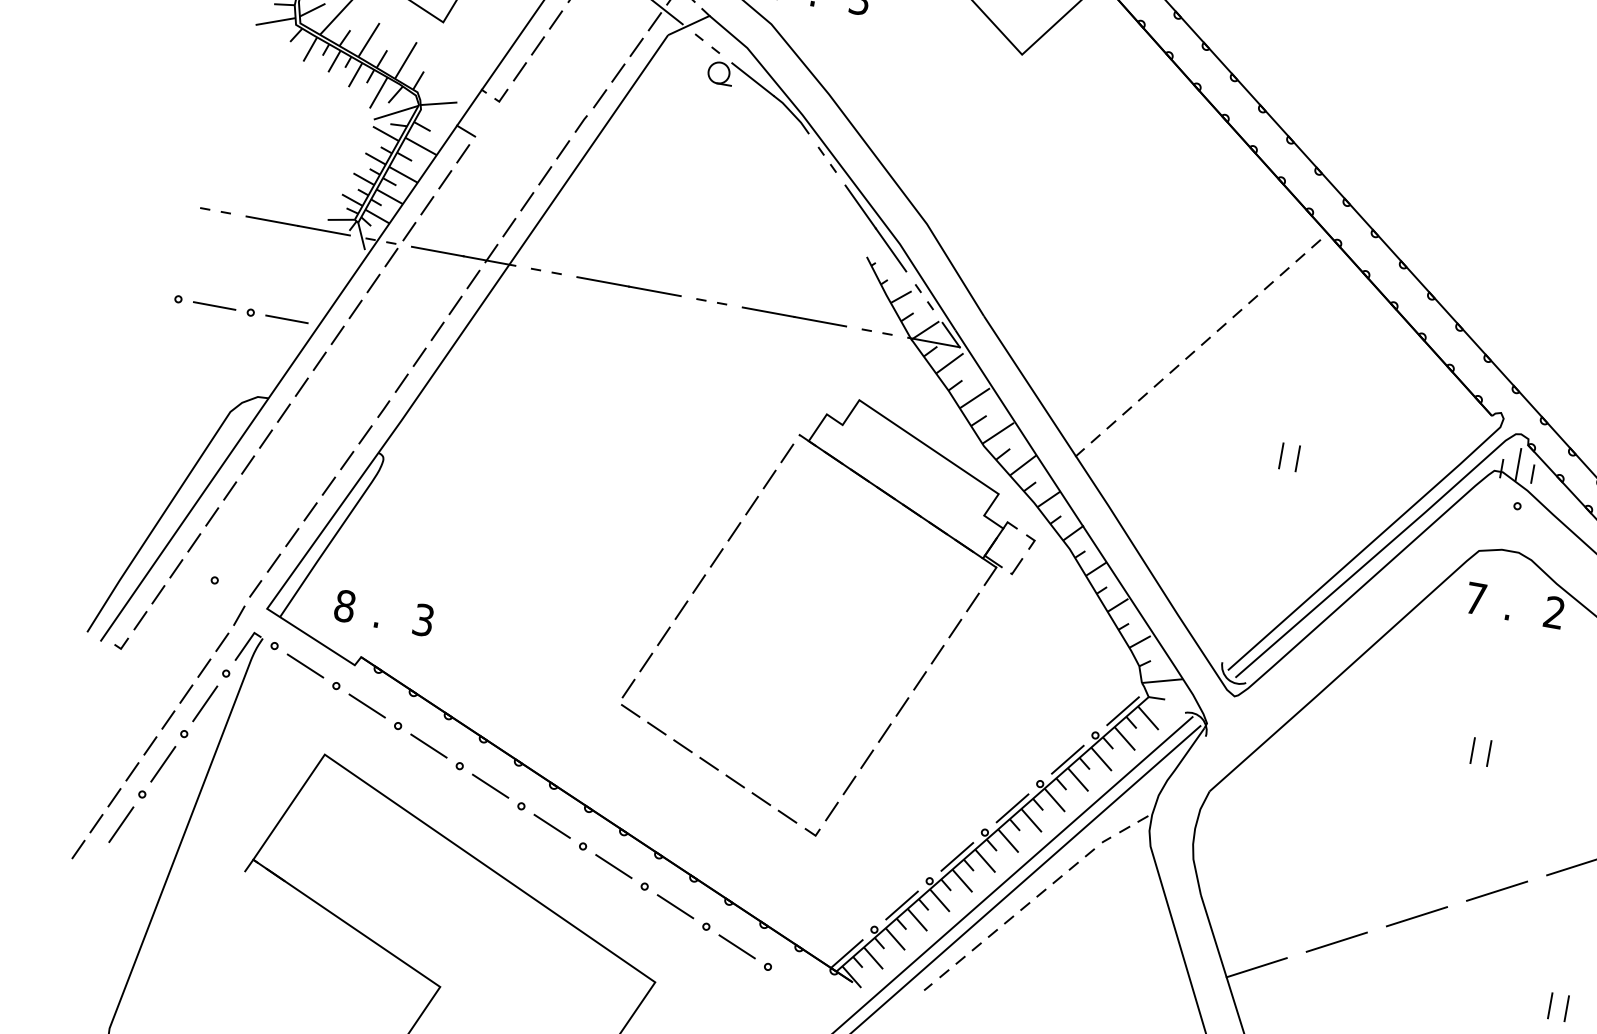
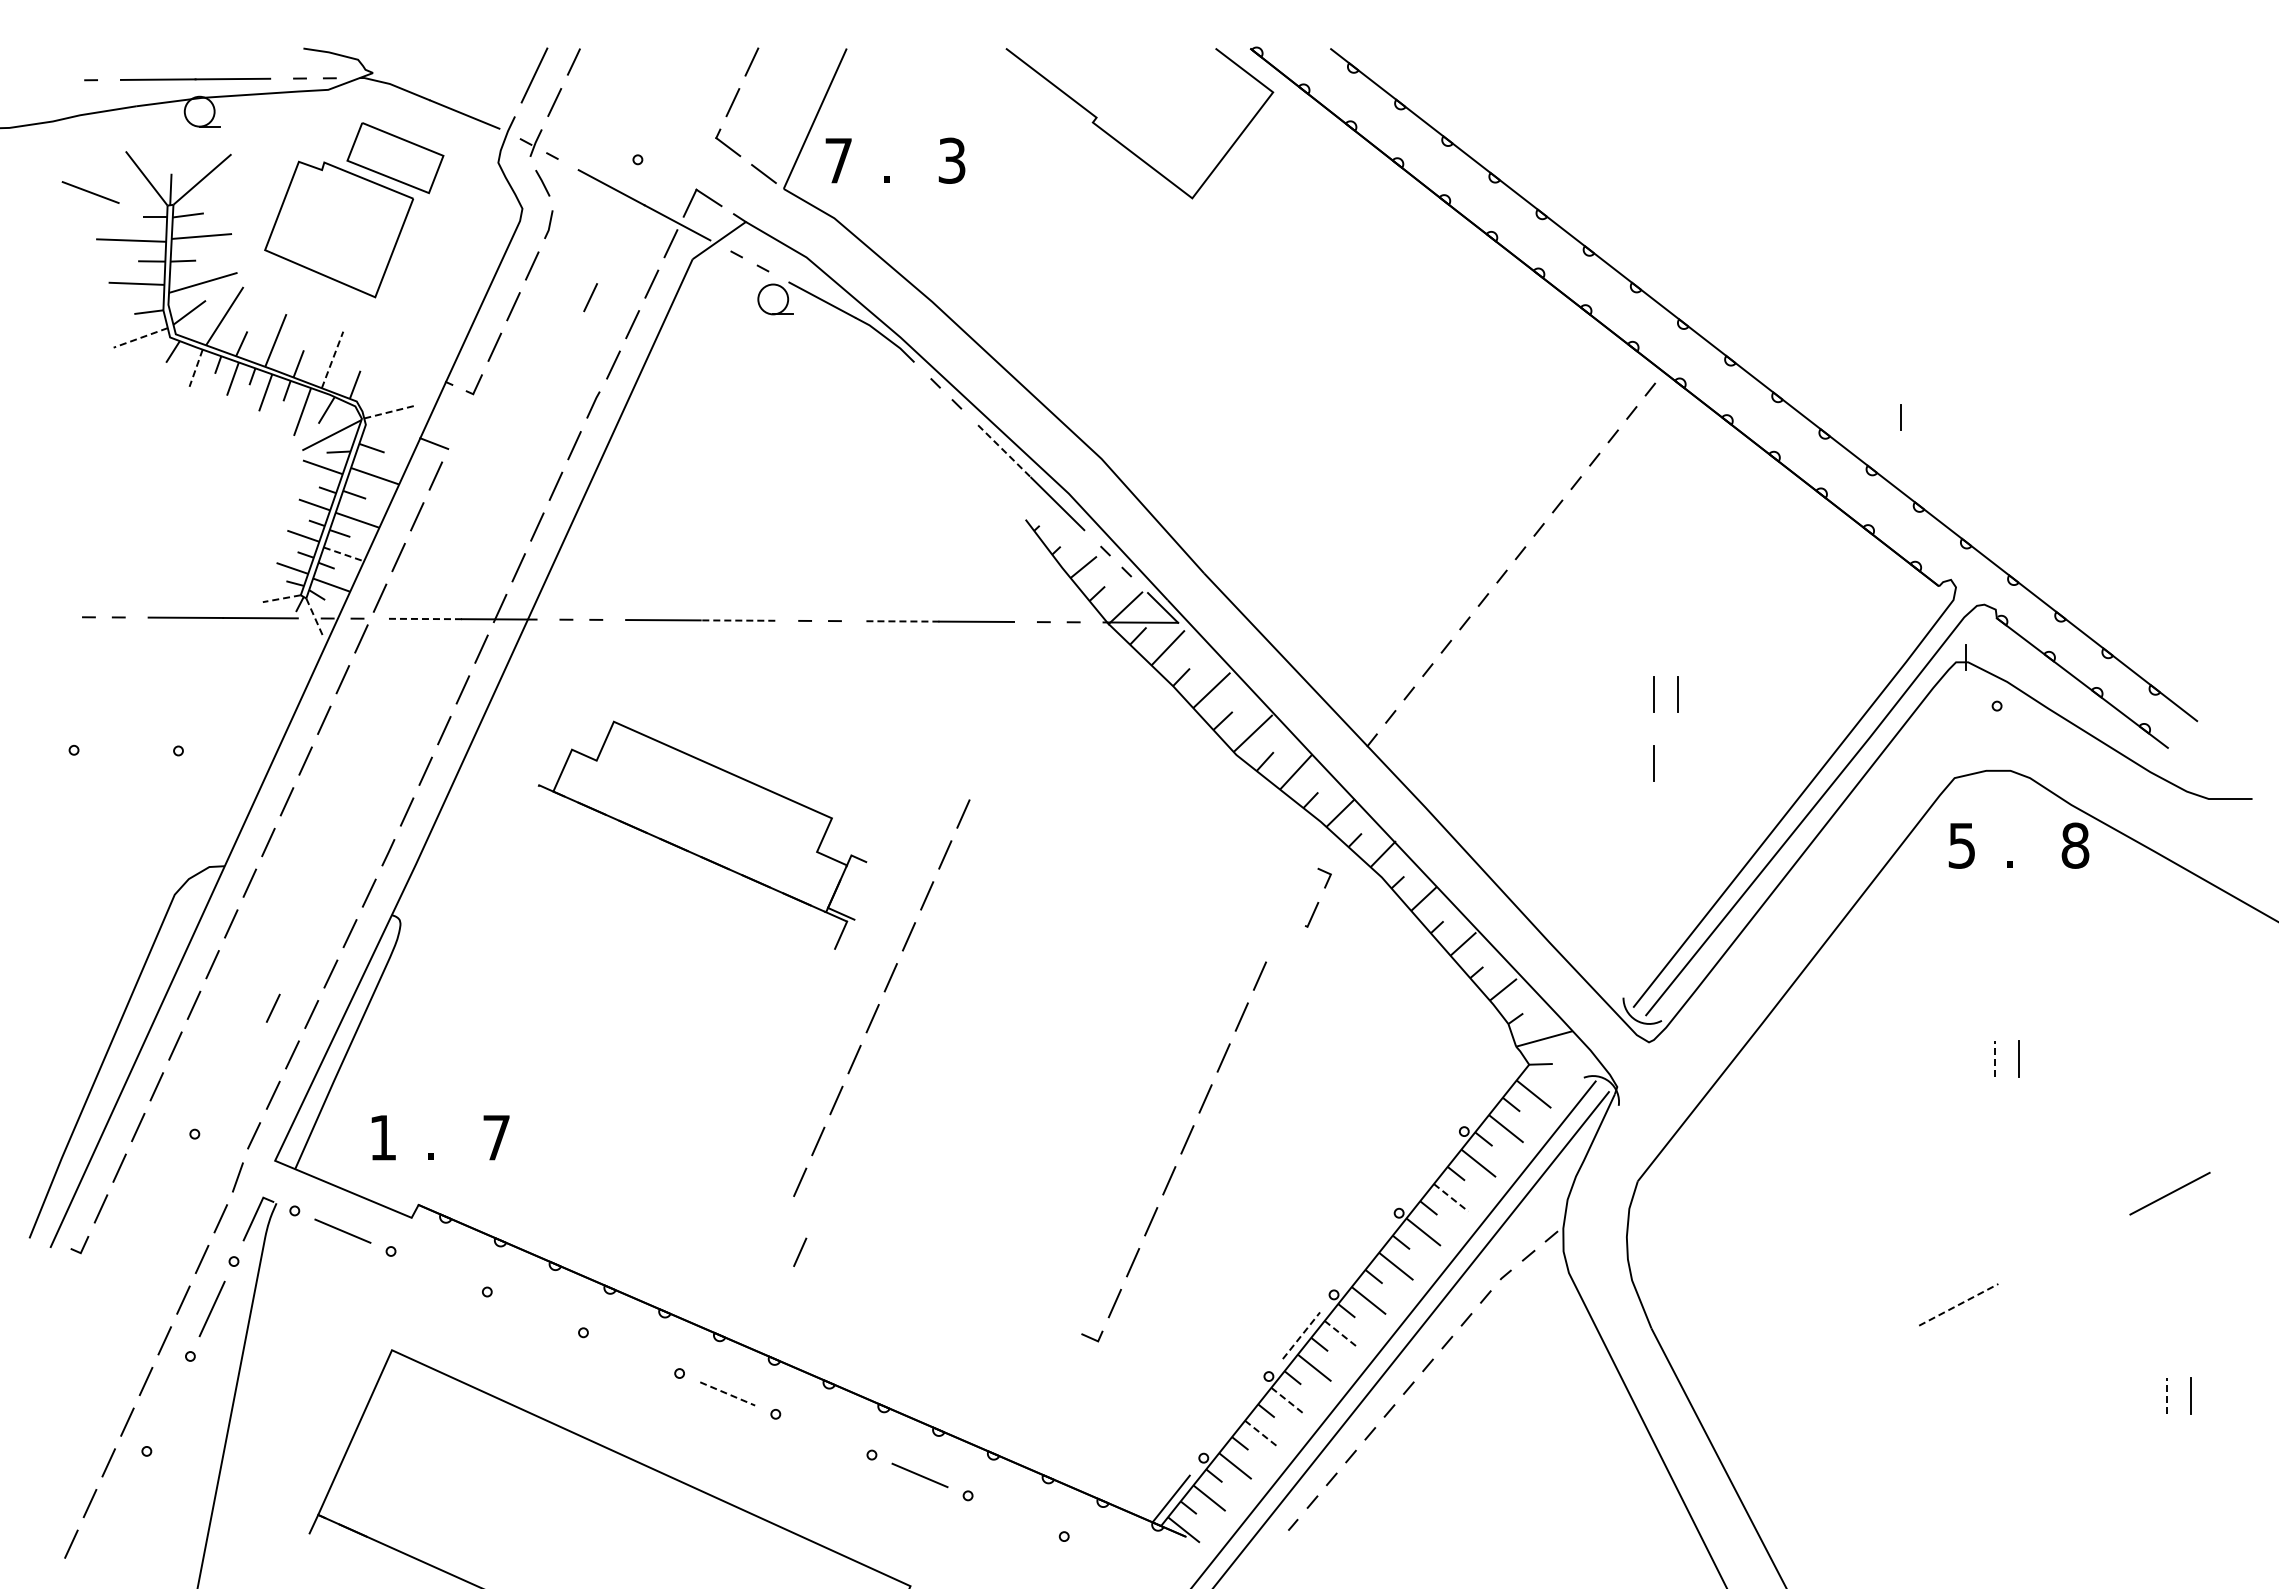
line: (275, 21) -> (140, 337), solid -> dashed
line: (310, 49) -> (196, 368), solid -> dashed
line: (592, 49) -> (590, 297), added
line: (405, 60) -> (332, 359), solid -> dashed
line: (439, 104) -> (390, 412), solid -> dashed
line: (390, 196) -> (344, 554), solid -> dashed
line: (861, 207) -> (1005, 451), solid -> dashed
line: (341, 219) -> (281, 598), solid -> dashed
line: (361, 236) -> (314, 616), solid -> dashed
line: (437, 251) -> (424, 619), solid -> dashed
line: (654, 291) -> (737, 620), solid -> dashed
line: (214, 305) -> (126, 750), removed
line: (768, 312) -> (901, 621), solid -> dashed
line: (286, 319) -> (230, 751), removed
line: (1518, 464) -> (1988, 647), removed
line: (1532, 474) -> (1900, 417), moved
part: (906, 489) -> (702, 834), moved
line: (284, 502) -> (272, 1007), added
line: (1272, 503) -> (1653, 763), added
text: (1475, 598) -> (1961, 845), 7 -> 5
text: (345, 606) -> (383, 1137), 8 -> 1
text: (1554, 612) -> (2075, 845), 2 -> 8
text: (423, 620) -> (496, 1137), 3 -> 7
line: (366, 705) -> (438, 1271), removed
line: (630, 710) -> (808, 1212), removed
line: (1122, 710) -> (1496, 1090), removed
line: (656, 728) -> (849, 1231), removed
line: (620, 736) -> (800, 1251), added
line: (428, 746) -> (534, 1312), removed
line: (682, 746) -> (890, 1249), removed
line: (1472, 750) -> (1995, 1058), solid -> dashed
line: (1067, 759) -> (1431, 1172), removed
line: (163, 763) -> (168, 1403), removed
line: (709, 763) -> (931, 1267), removed
line: (1078, 780) -> (1451, 1198), solid -> dashed
line: (734, 781) -> (971, 1285), removed
line: (490, 785) -> (631, 1352), removed
line: (760, 798) -> (1012, 1303), removed
line: (1012, 807) -> (1366, 1253), removed
line: (787, 816) -> (1053, 1321), removed
line: (121, 824) -> (124, 1498), removed
line: (552, 826) -> (727, 1393), solid -> dashed
line: (957, 856) -> (1301, 1335), solid -> dashed
line: (985, 861) -> (1341, 1334), solid -> dashed
line: (613, 866) -> (823, 1434), removed
line: (1497, 891) -> (2064, 1249), removed
line: (940, 900) -> (1288, 1401), solid -> dashed
line: (901, 905) -> (1235, 1417), removed
line: (1416, 916) -> (1958, 1304), solid -> dashed
line: (917, 919) -> (1261, 1433), solid -> dashed
line: (1336, 942) -> (1852, 1360), removed
line: (736, 946) -> (1015, 1515), removed
line: (1256, 967) -> (1747, 1415), removed
line: (1550, 1006) -> (2167, 1396), solid -> dashed

